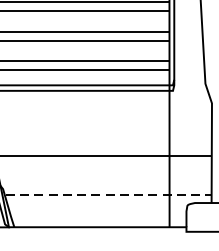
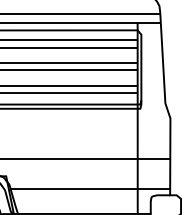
line: (108, 194) -> (90, 188), dashed -> solid

